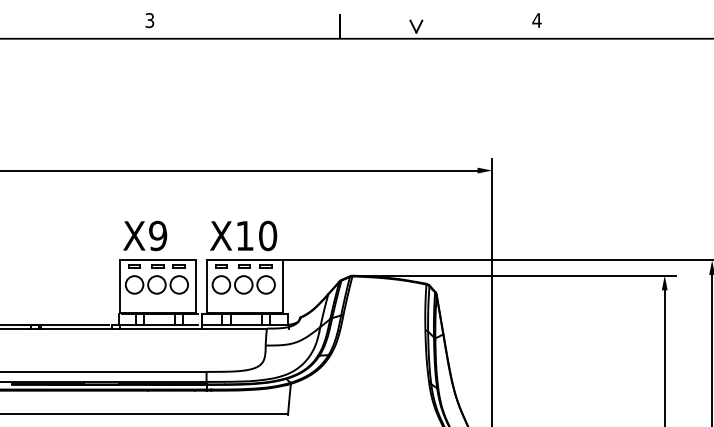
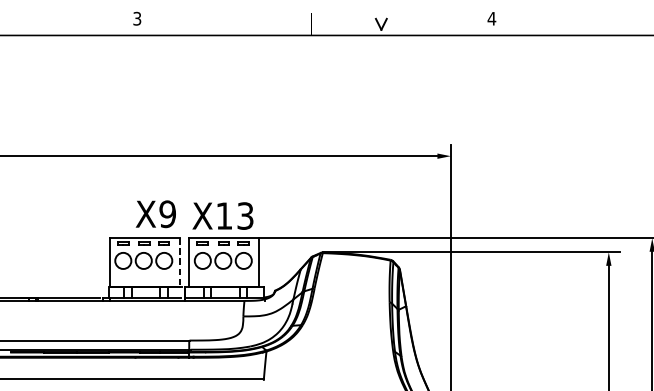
text: (145, 235) -> (156, 213), moved
text: (268, 235) -> (245, 215), X10 -> X13
line: (196, 287) -> (180, 263), solid -> dashed

